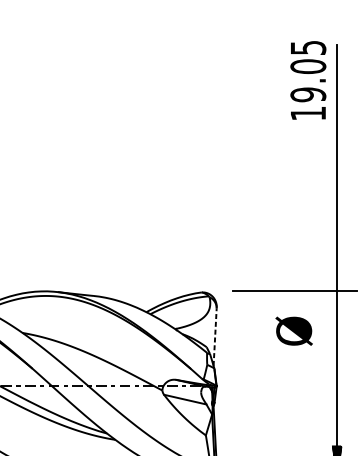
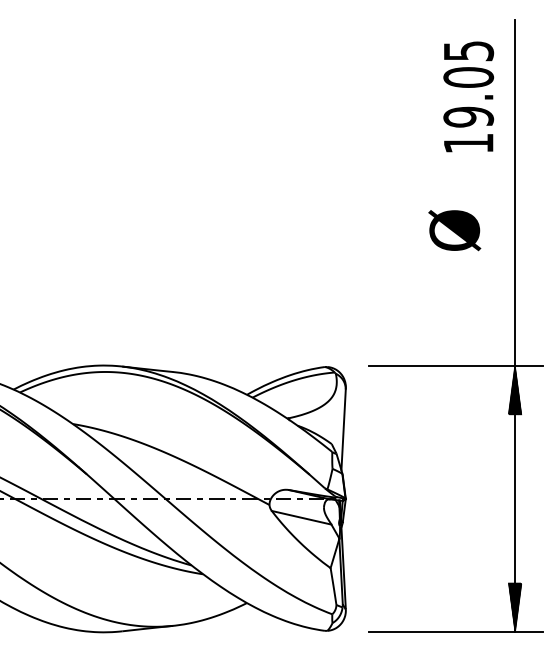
text: (308, 80) -> (468, 96), moved
hatch: (336, 308) -> (514, 389), added
text: (293, 331) -> (454, 230), moved
line: (215, 336) -> (343, 429), dashed -> solid

